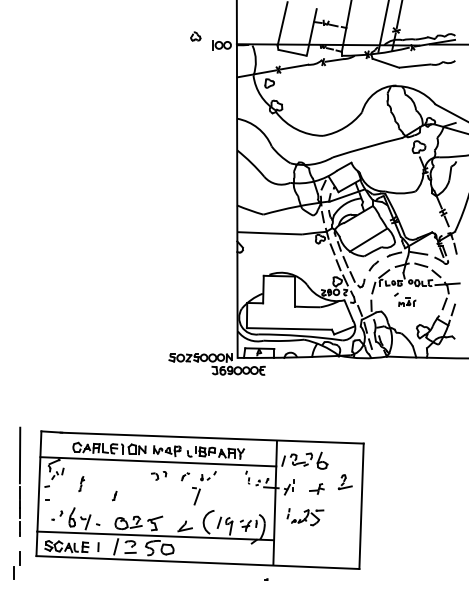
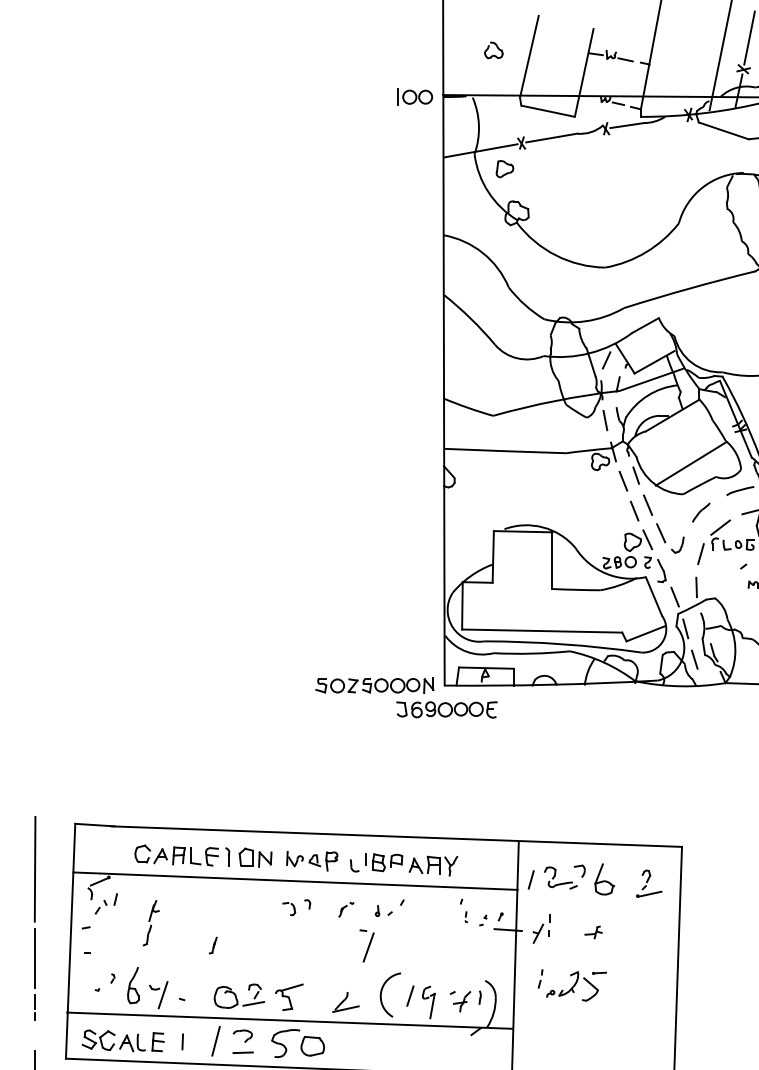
part: (195, 36) -> (493, 50), moved
part: (344, 482) -> (647, 884), moved
part: (81, 483) -> (150, 922), size x1.67
part: (316, 488) -> (593, 931), size x0.62

